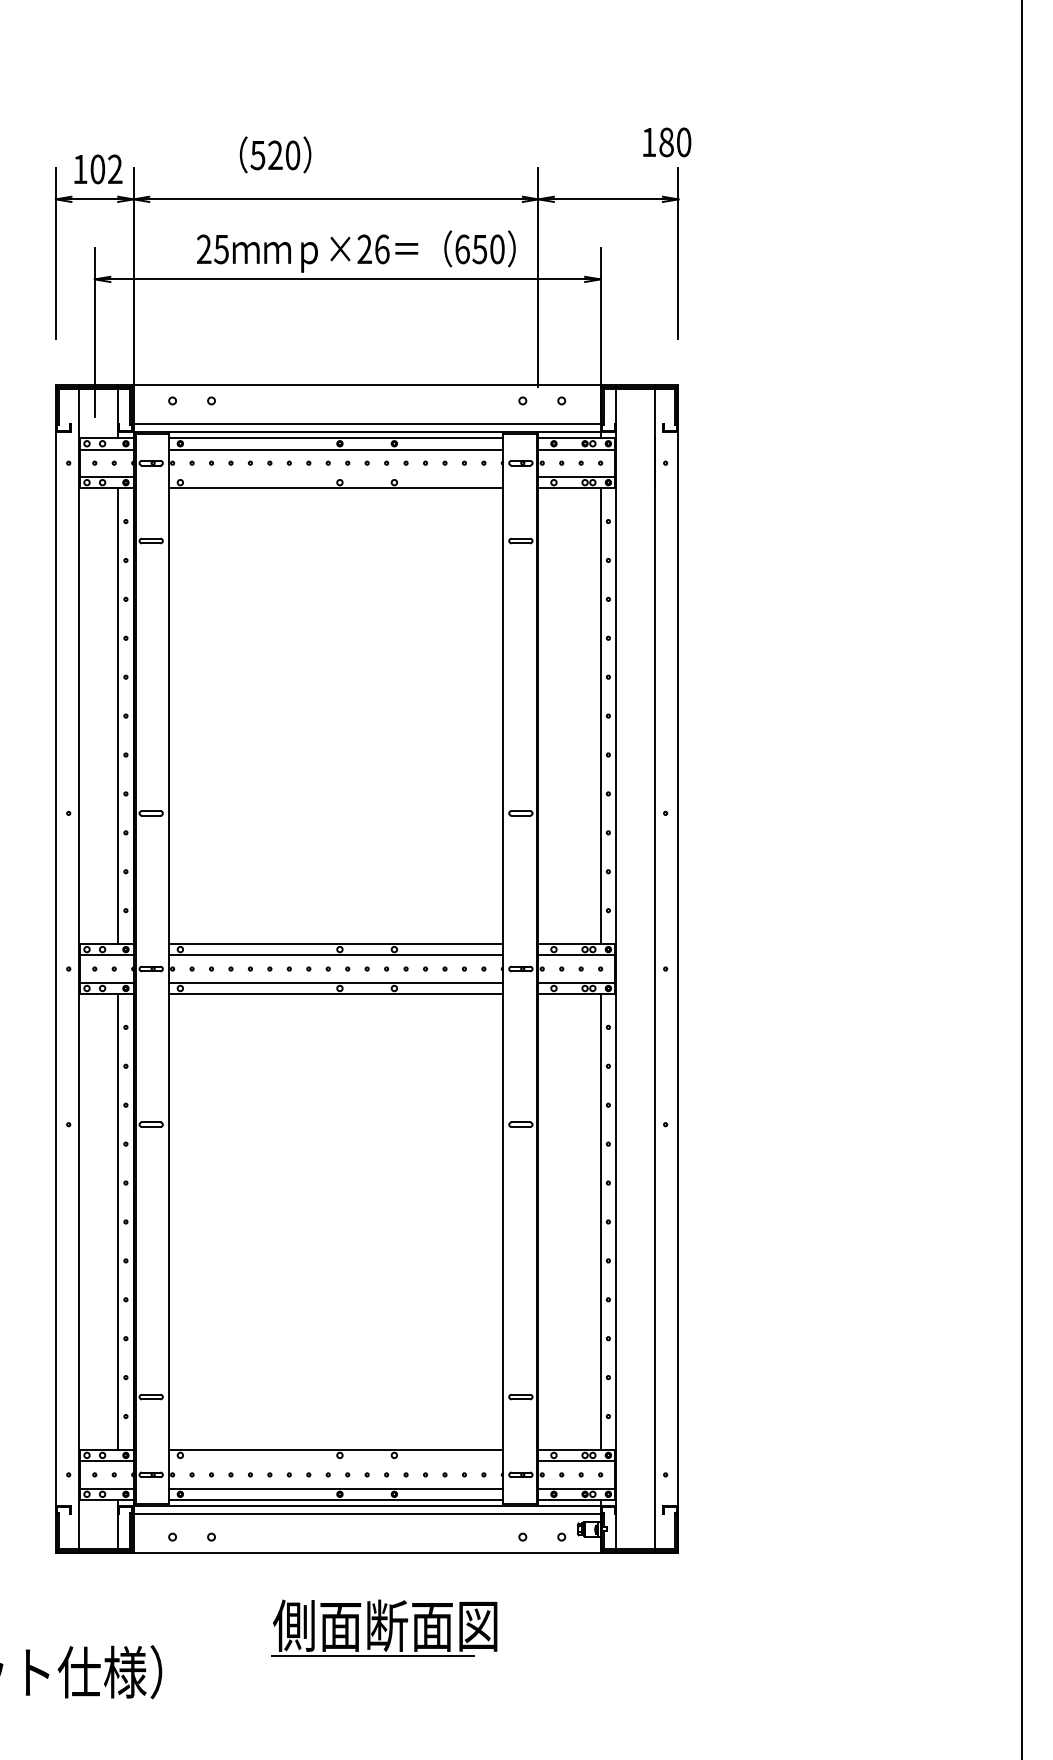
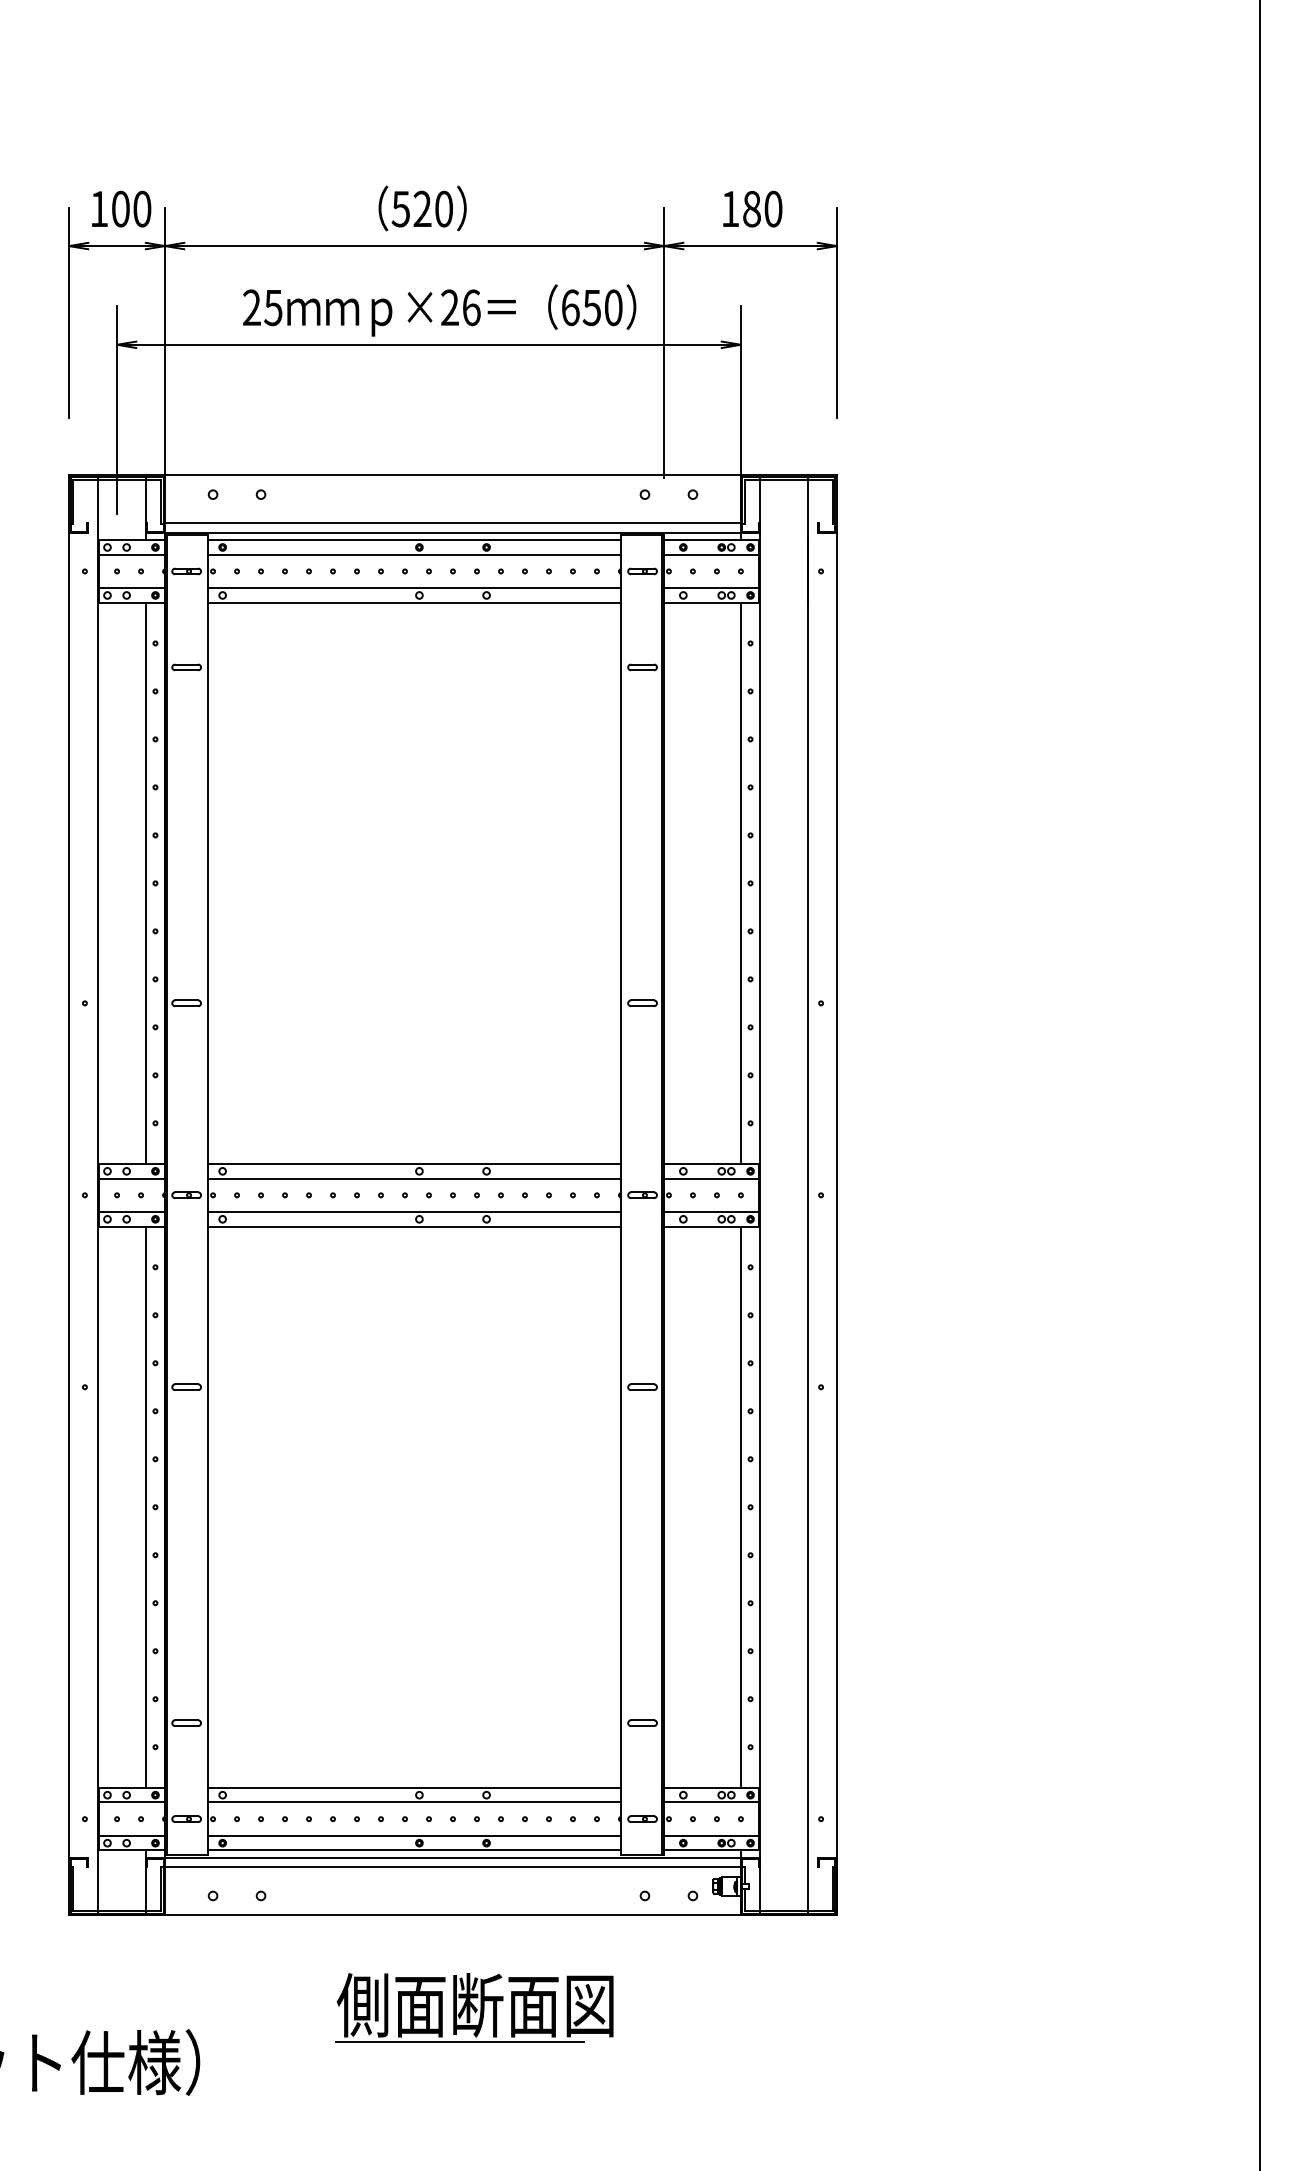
text: (667, 142) -> (753, 209), moved
text: (275, 154) -> (422, 208), moved
text: (115, 169) -> (142, 209), 102 -> 100
line: (335, 476) -> (413, 587), added
line: (335, 1461) -> (413, 1802), added

